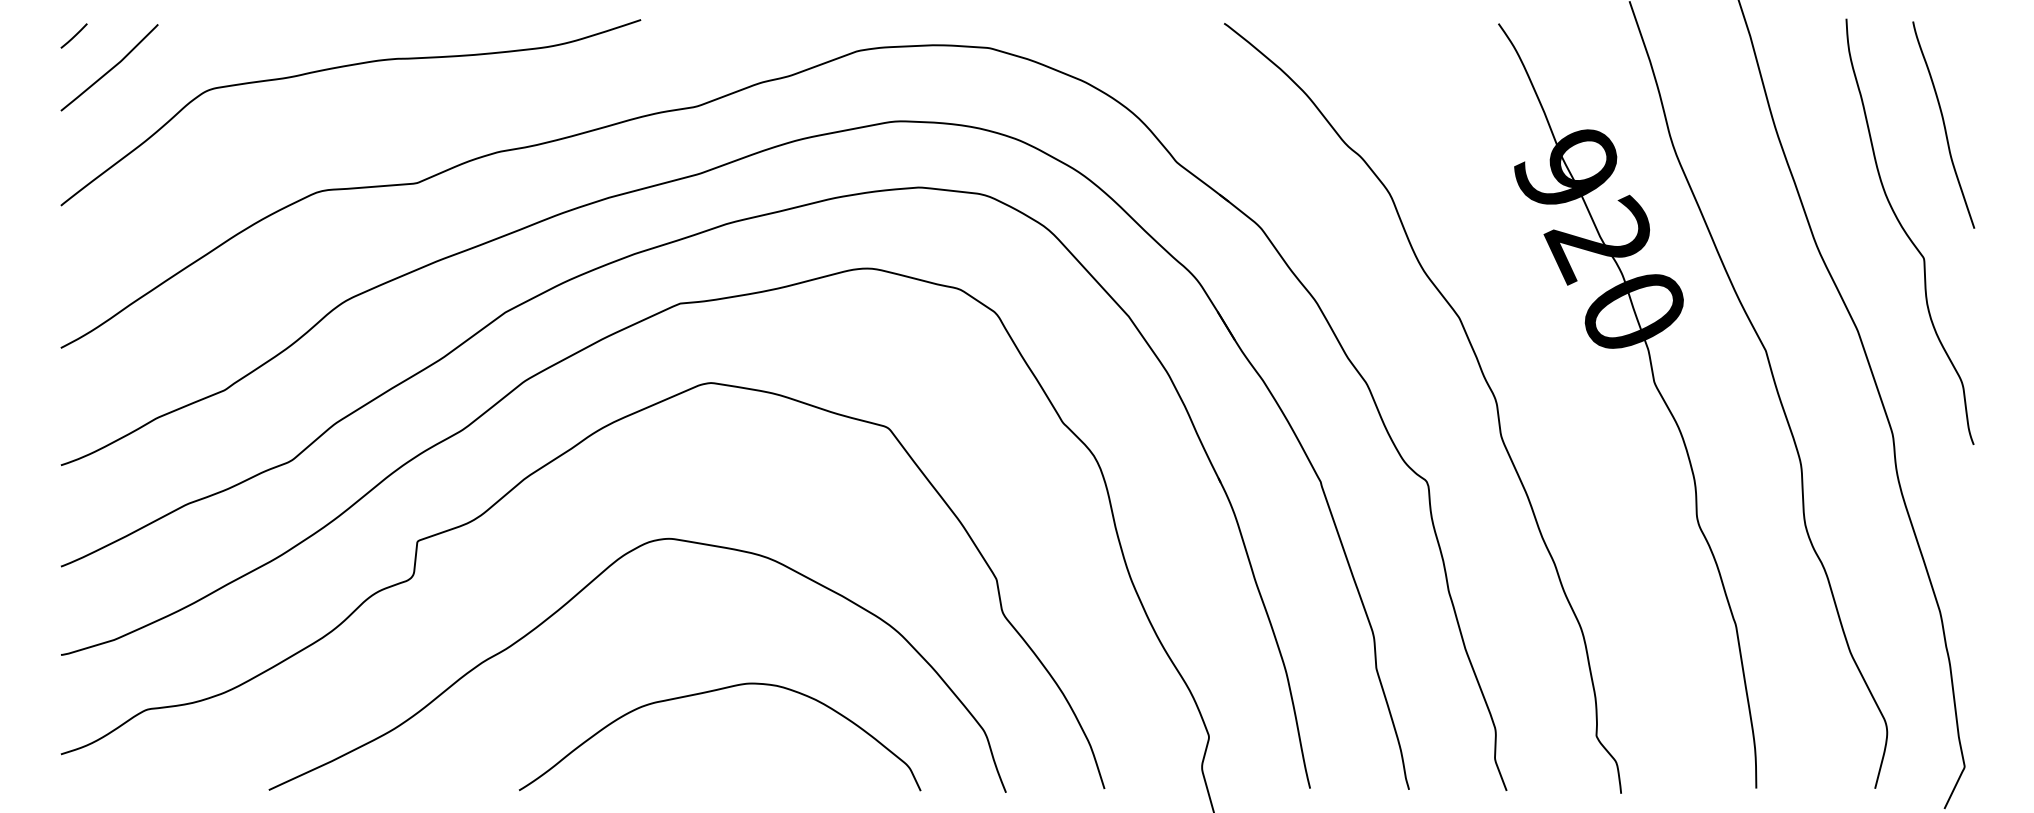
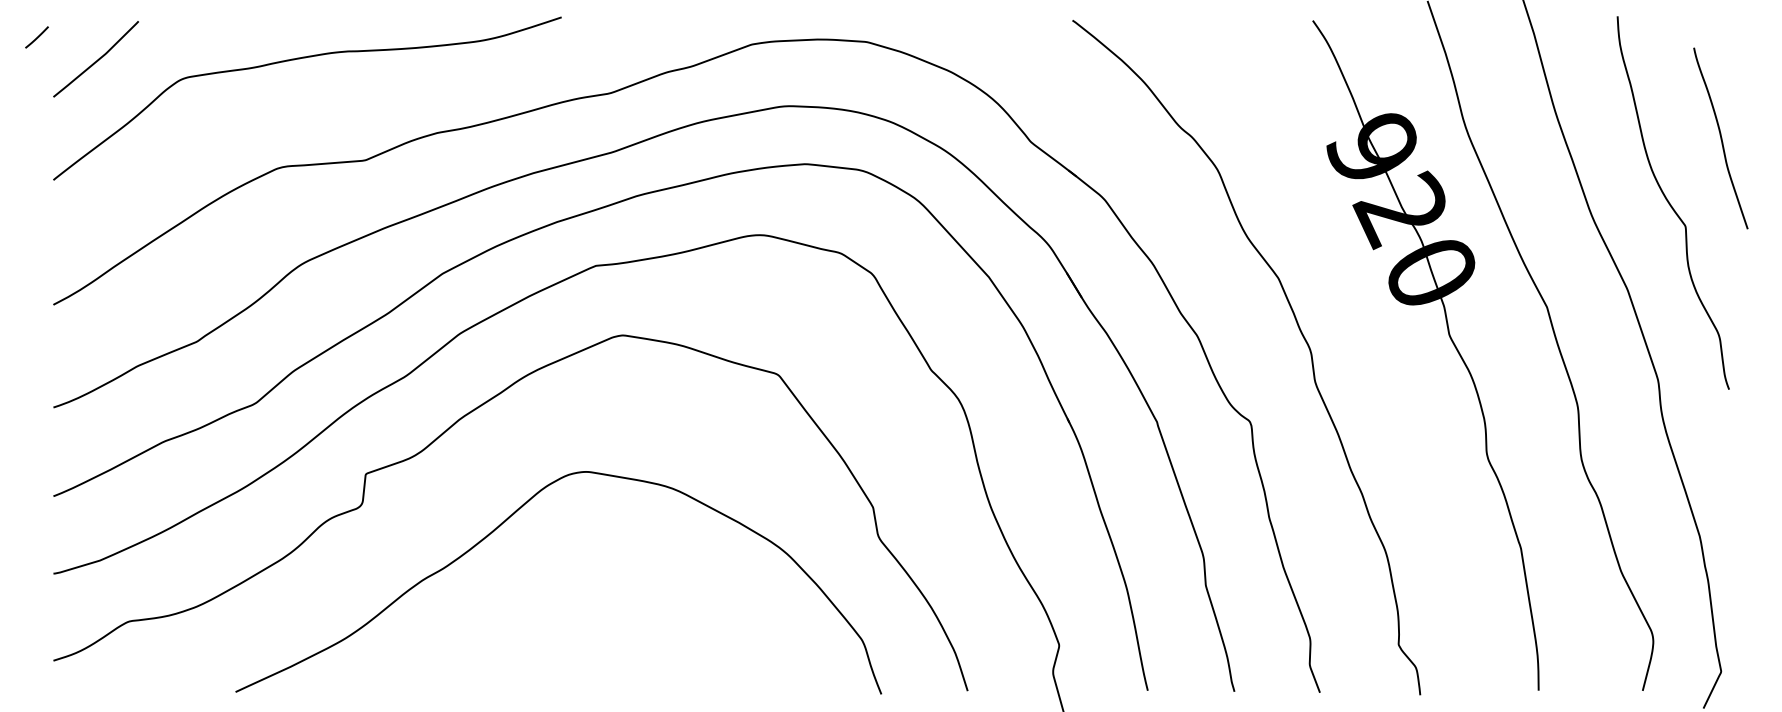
line: (73, 36) -> (36, 37), moved
curve: (1943, 125) -> (1720, 138), moved
curve: (707, 693) -> (619, 607), removed

